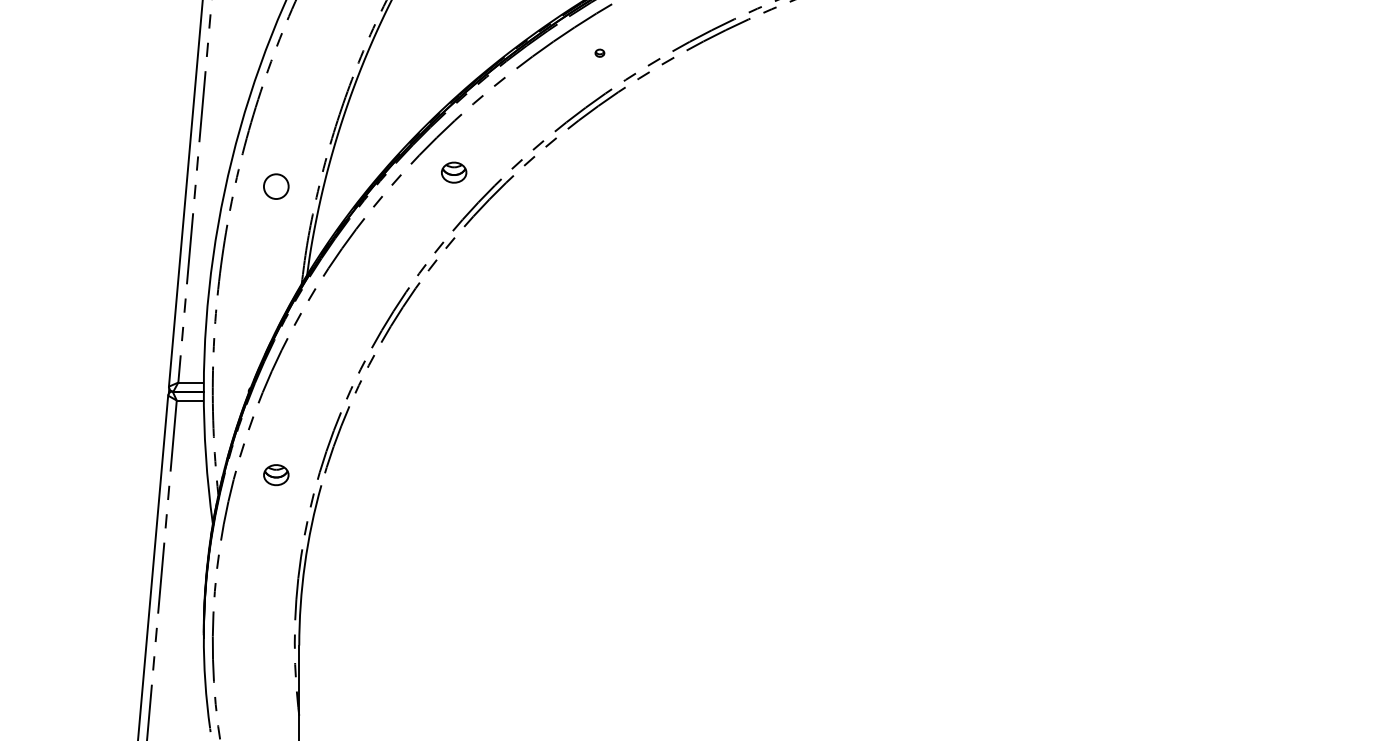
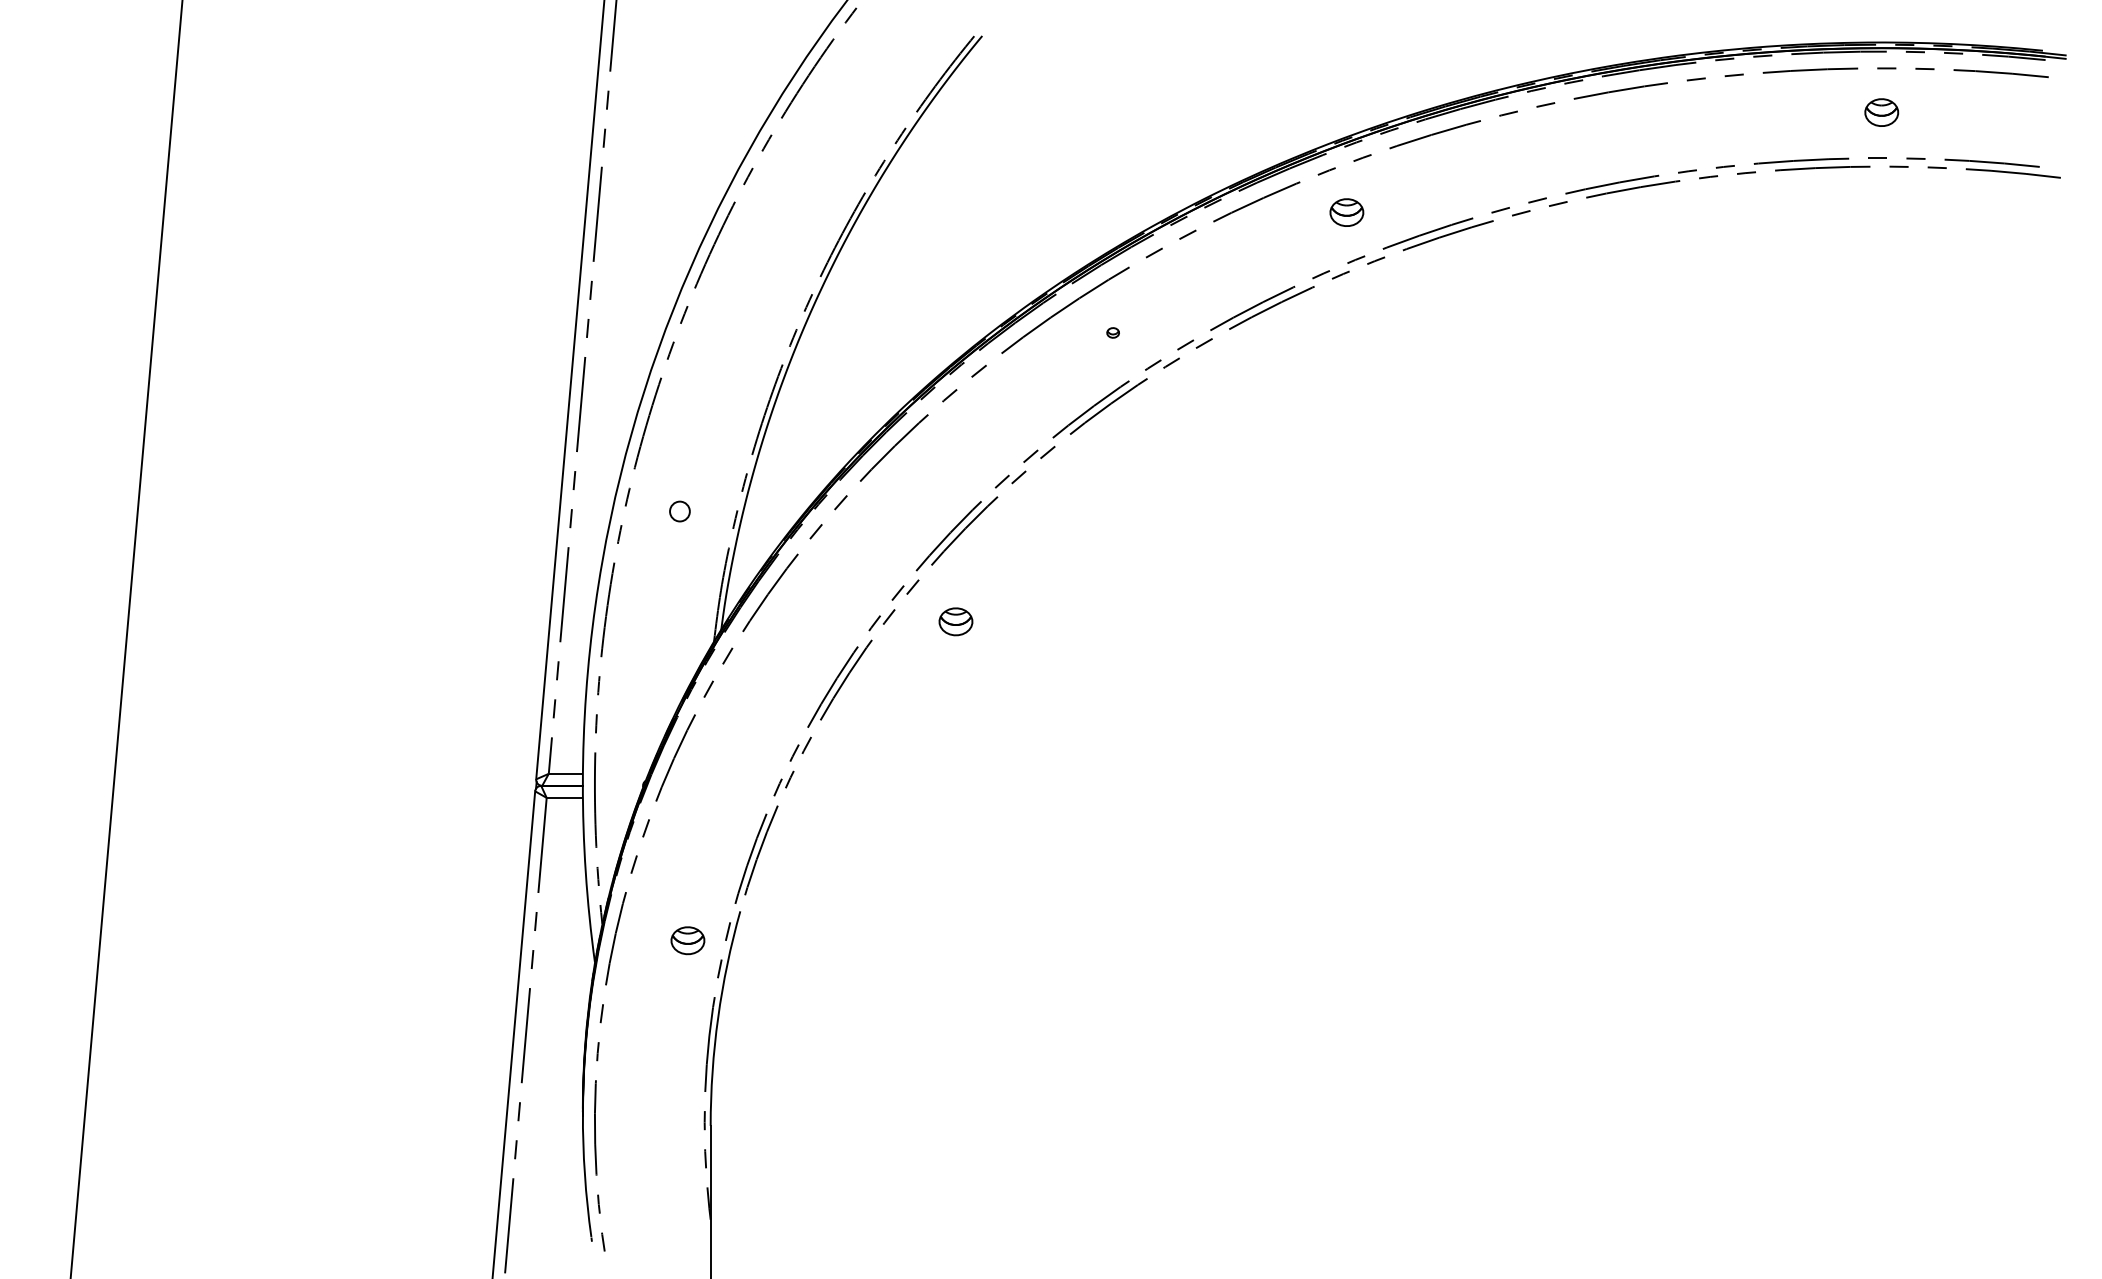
part: (453, 172) -> (955, 621), moved
circle: (275, 186) -> (679, 511), size x0.6
part: (275, 474) -> (687, 940), moved

